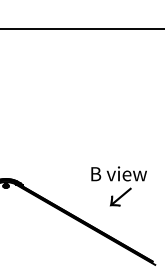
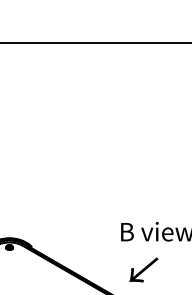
text: (120, 196) -> (143, 269), moved

